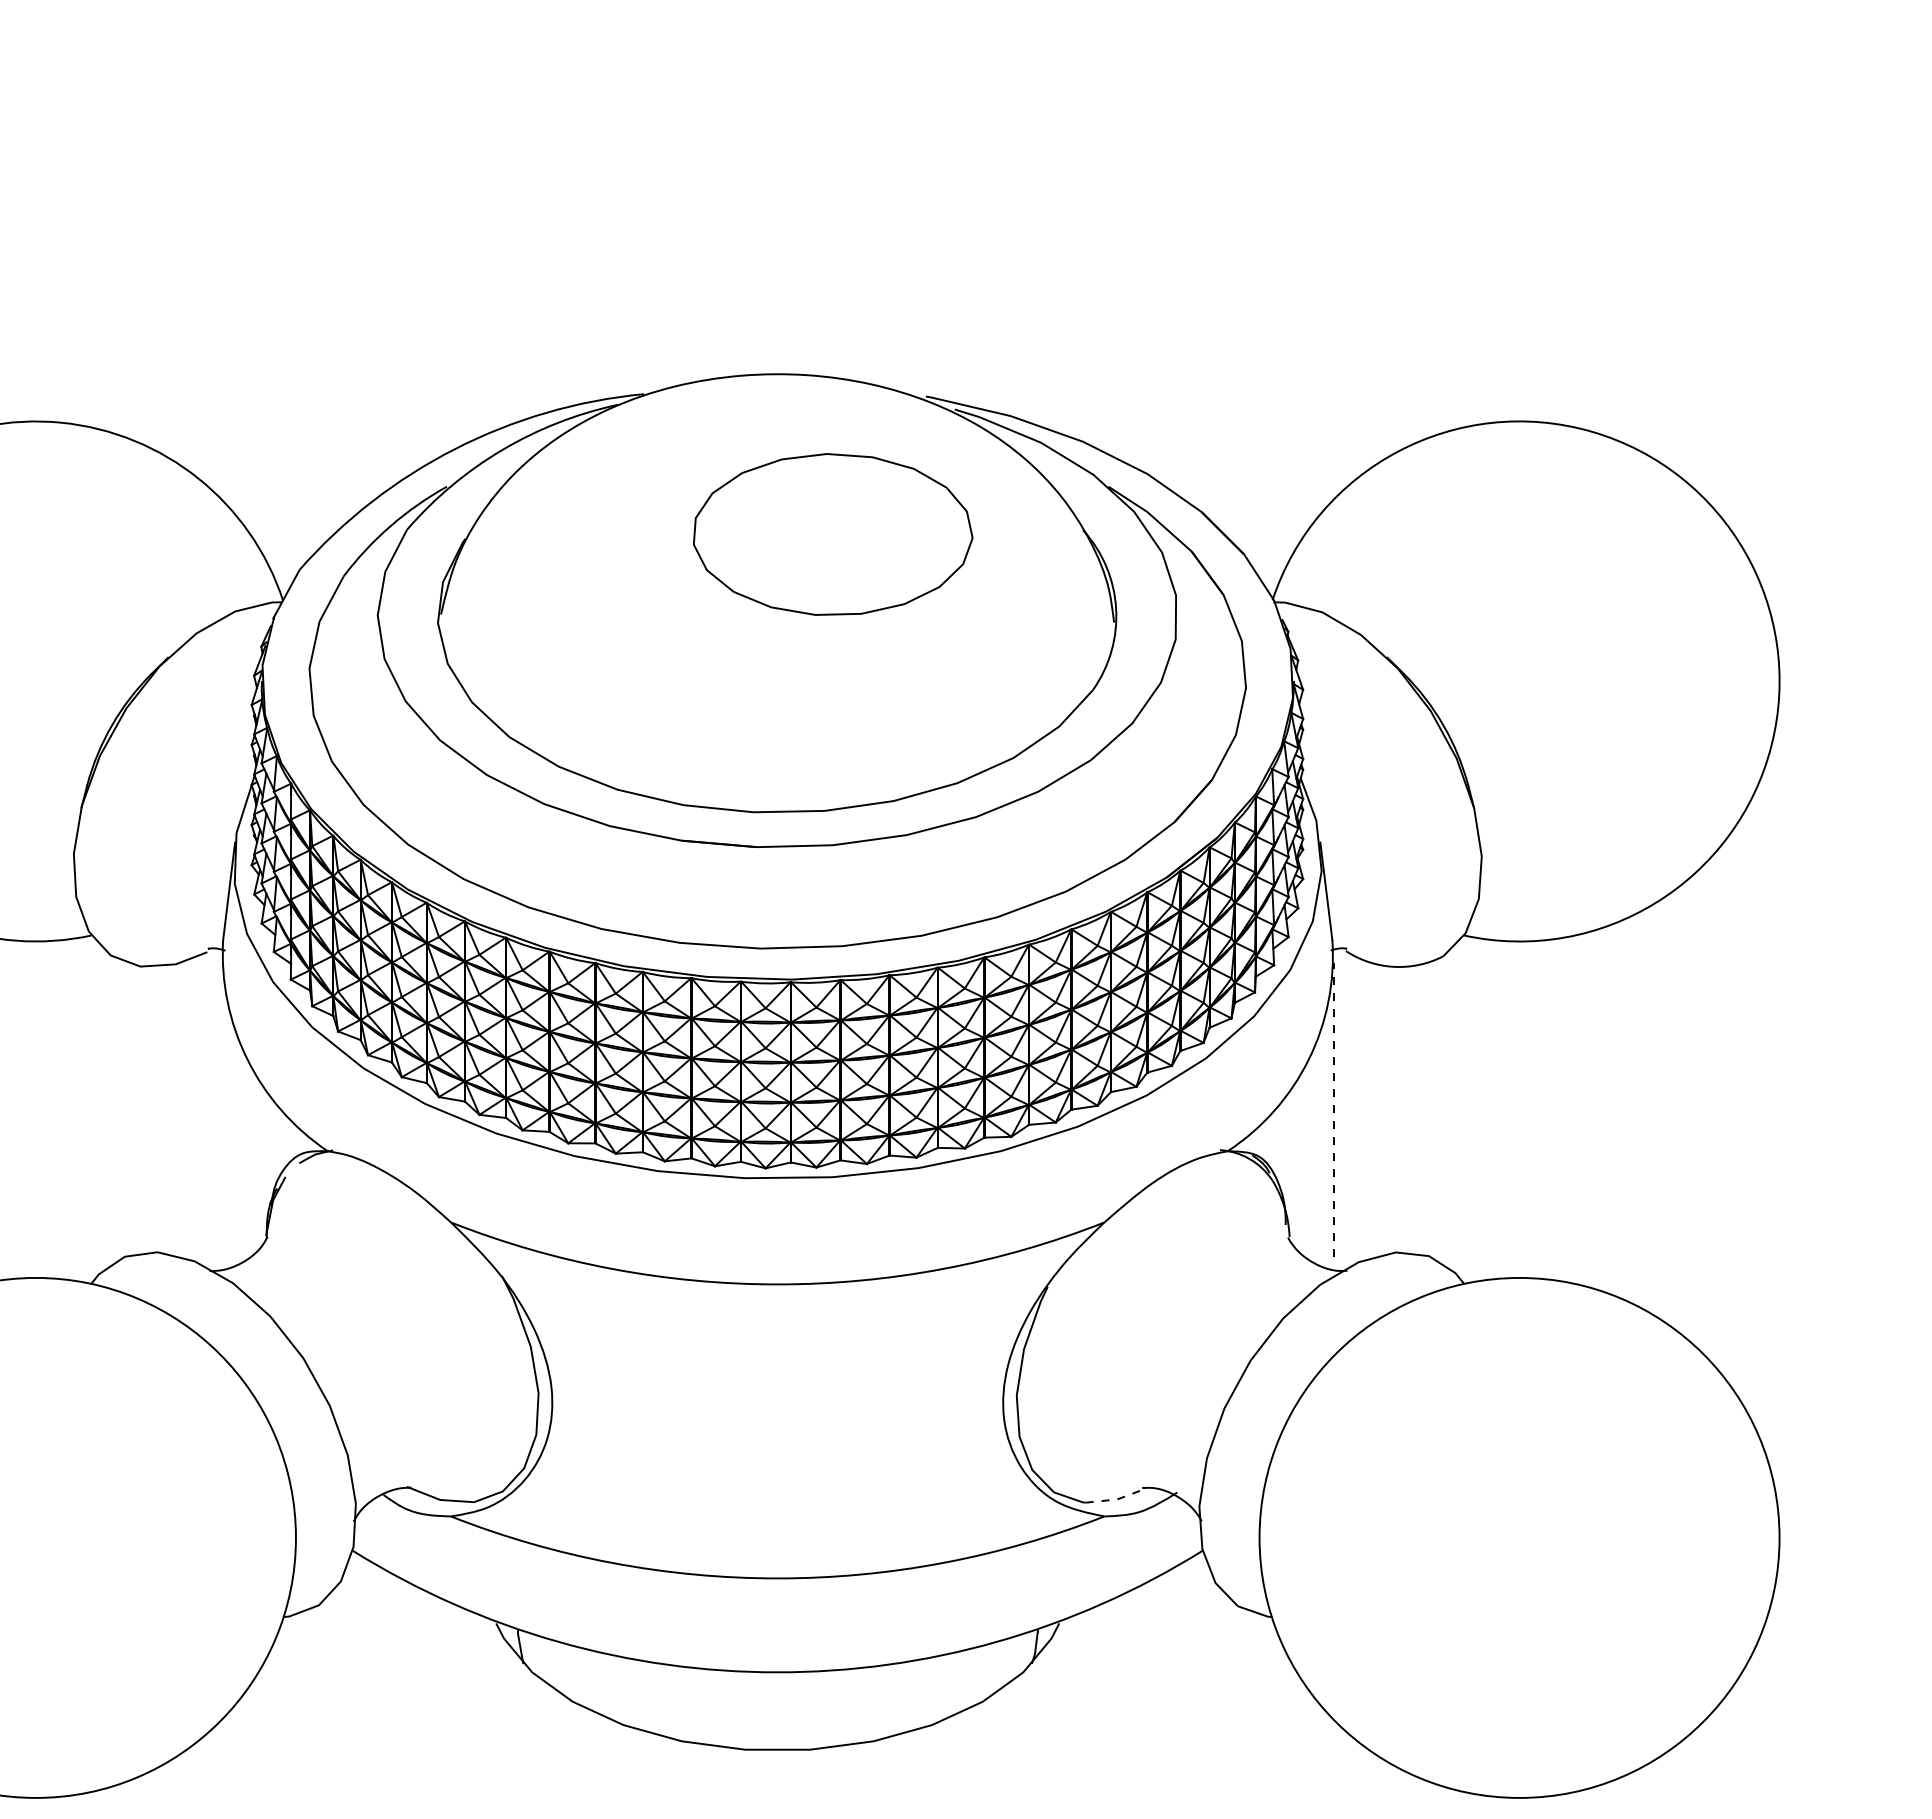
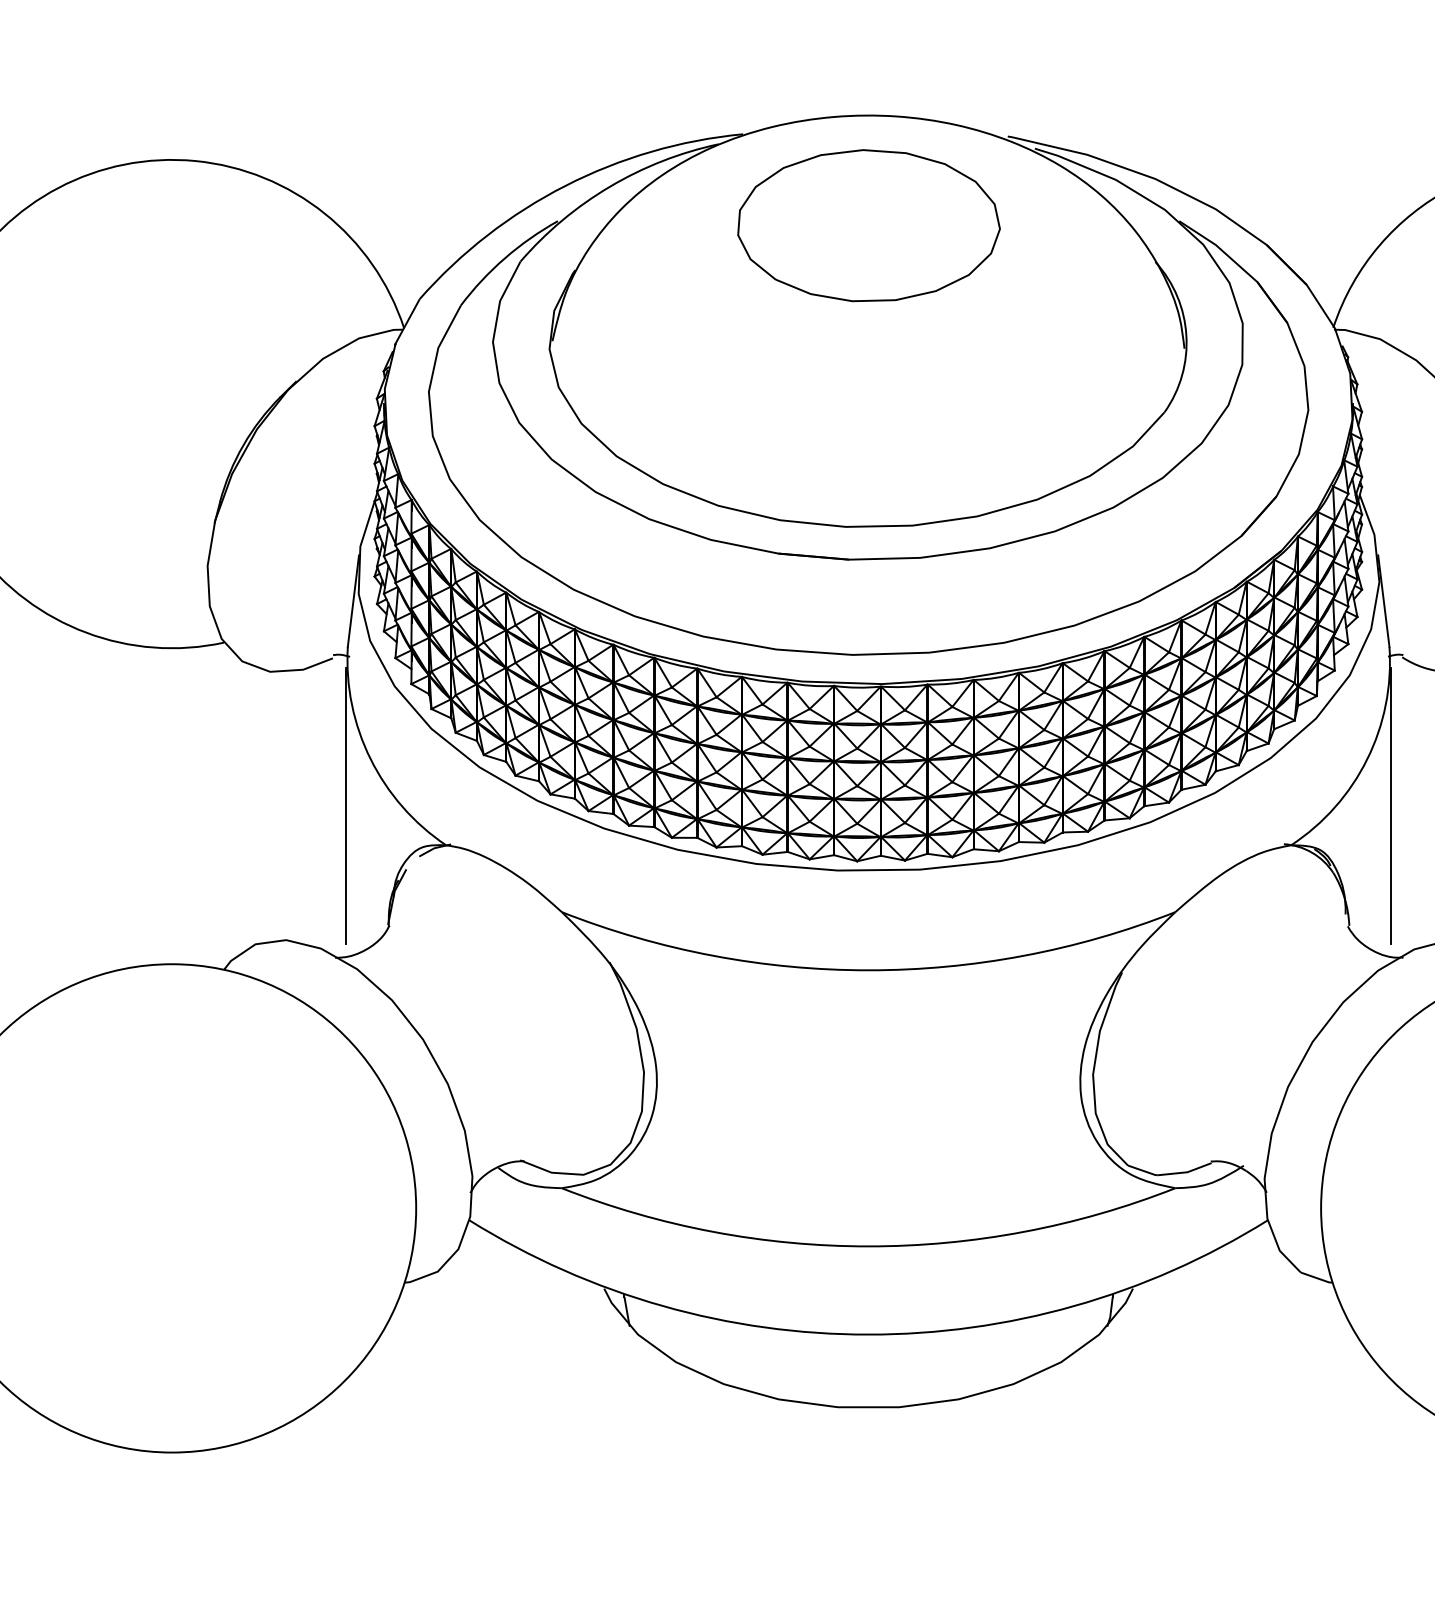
part: (833, 534) -> (869, 225), moved
line: (221, 1109) -> (346, 806), added
line: (1333, 1109) -> (1390, 806), dashed -> solid
line: (1116, 1499) -> (1186, 1172), dashed -> solid

